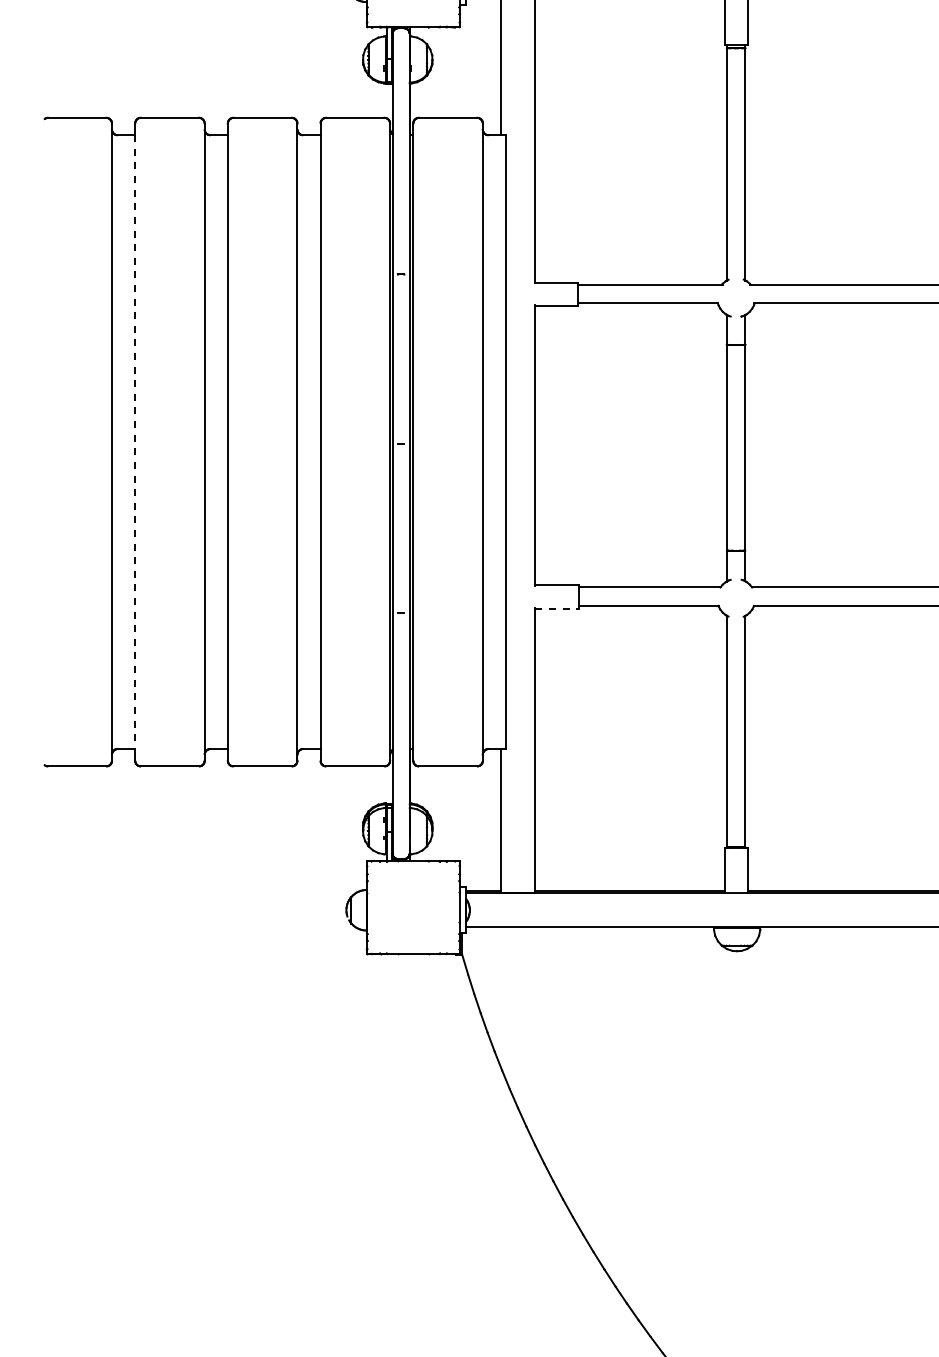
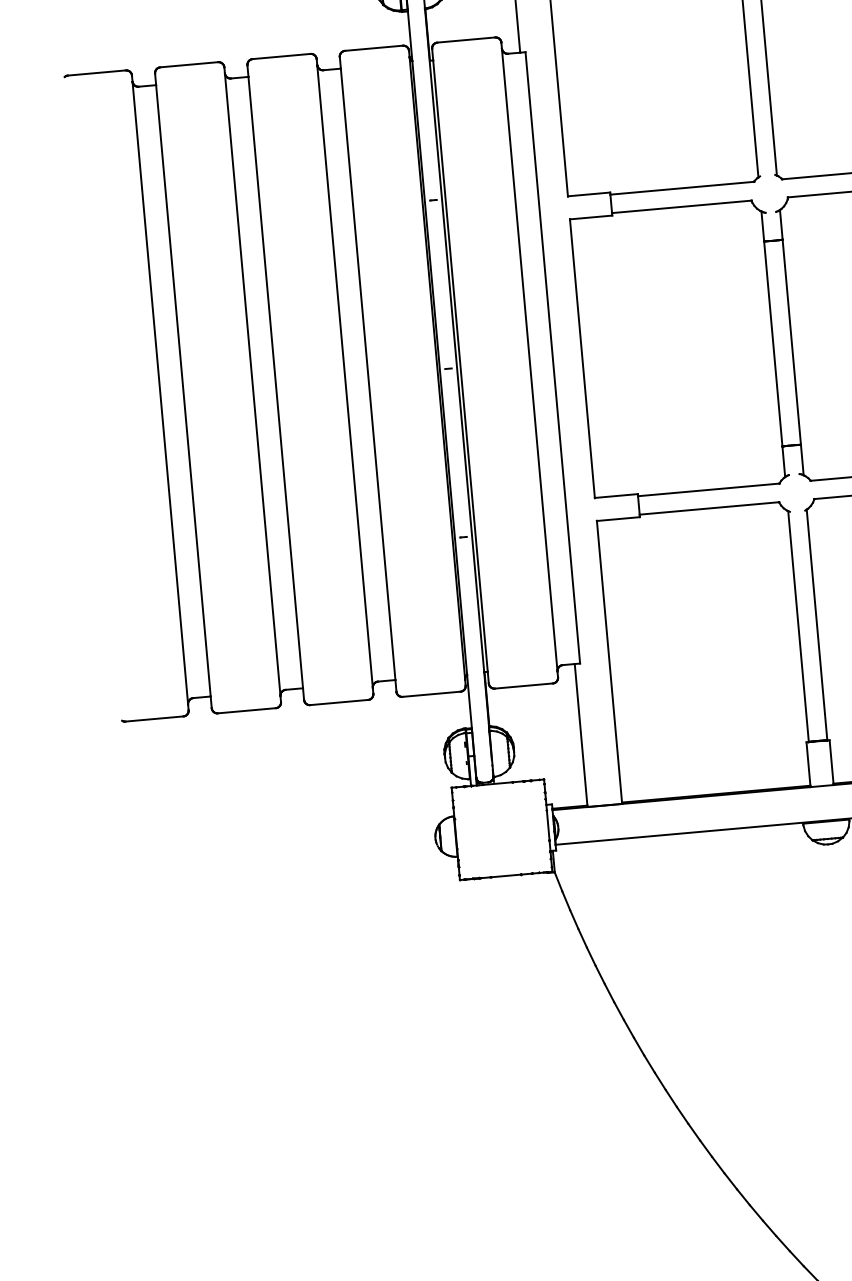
line: (135, 442) -> (183, 391), dashed -> solid
line: (557, 608) -> (618, 519), dashed -> solid

